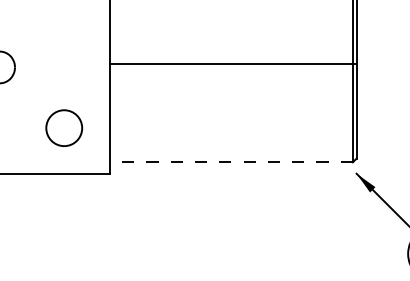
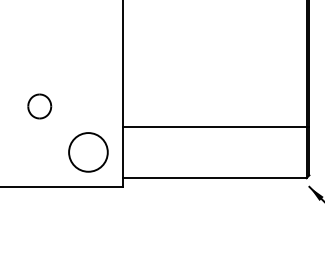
line: (232, 63) -> (215, 126), moved
circle: (64, 128) -> (88, 152), size x1.43
line: (231, 162) -> (214, 178), dashed -> solid

